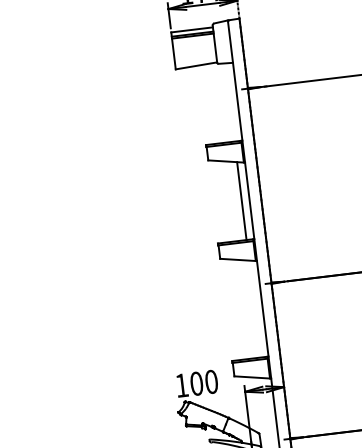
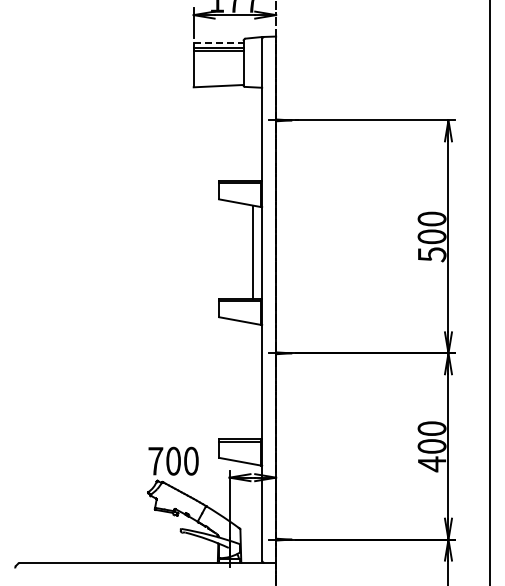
line: (192, 30) -> (218, 43), solid -> dashed
text: (181, 385) -> (155, 461), 100 -> 700

